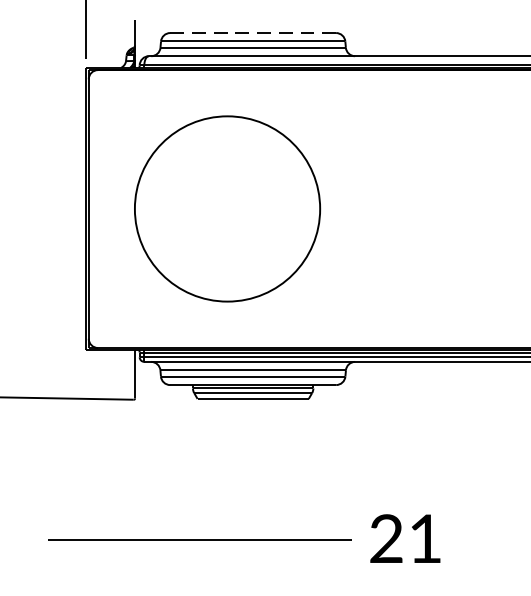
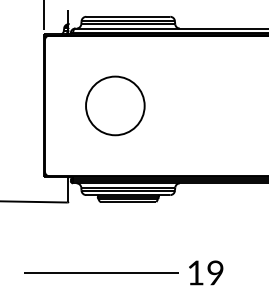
line: (249, 32) -> (126, 16), dashed -> solid
part: (227, 208) -> (115, 105), size x0.62
text: (405, 537) -> (205, 272), 21 -> 19

